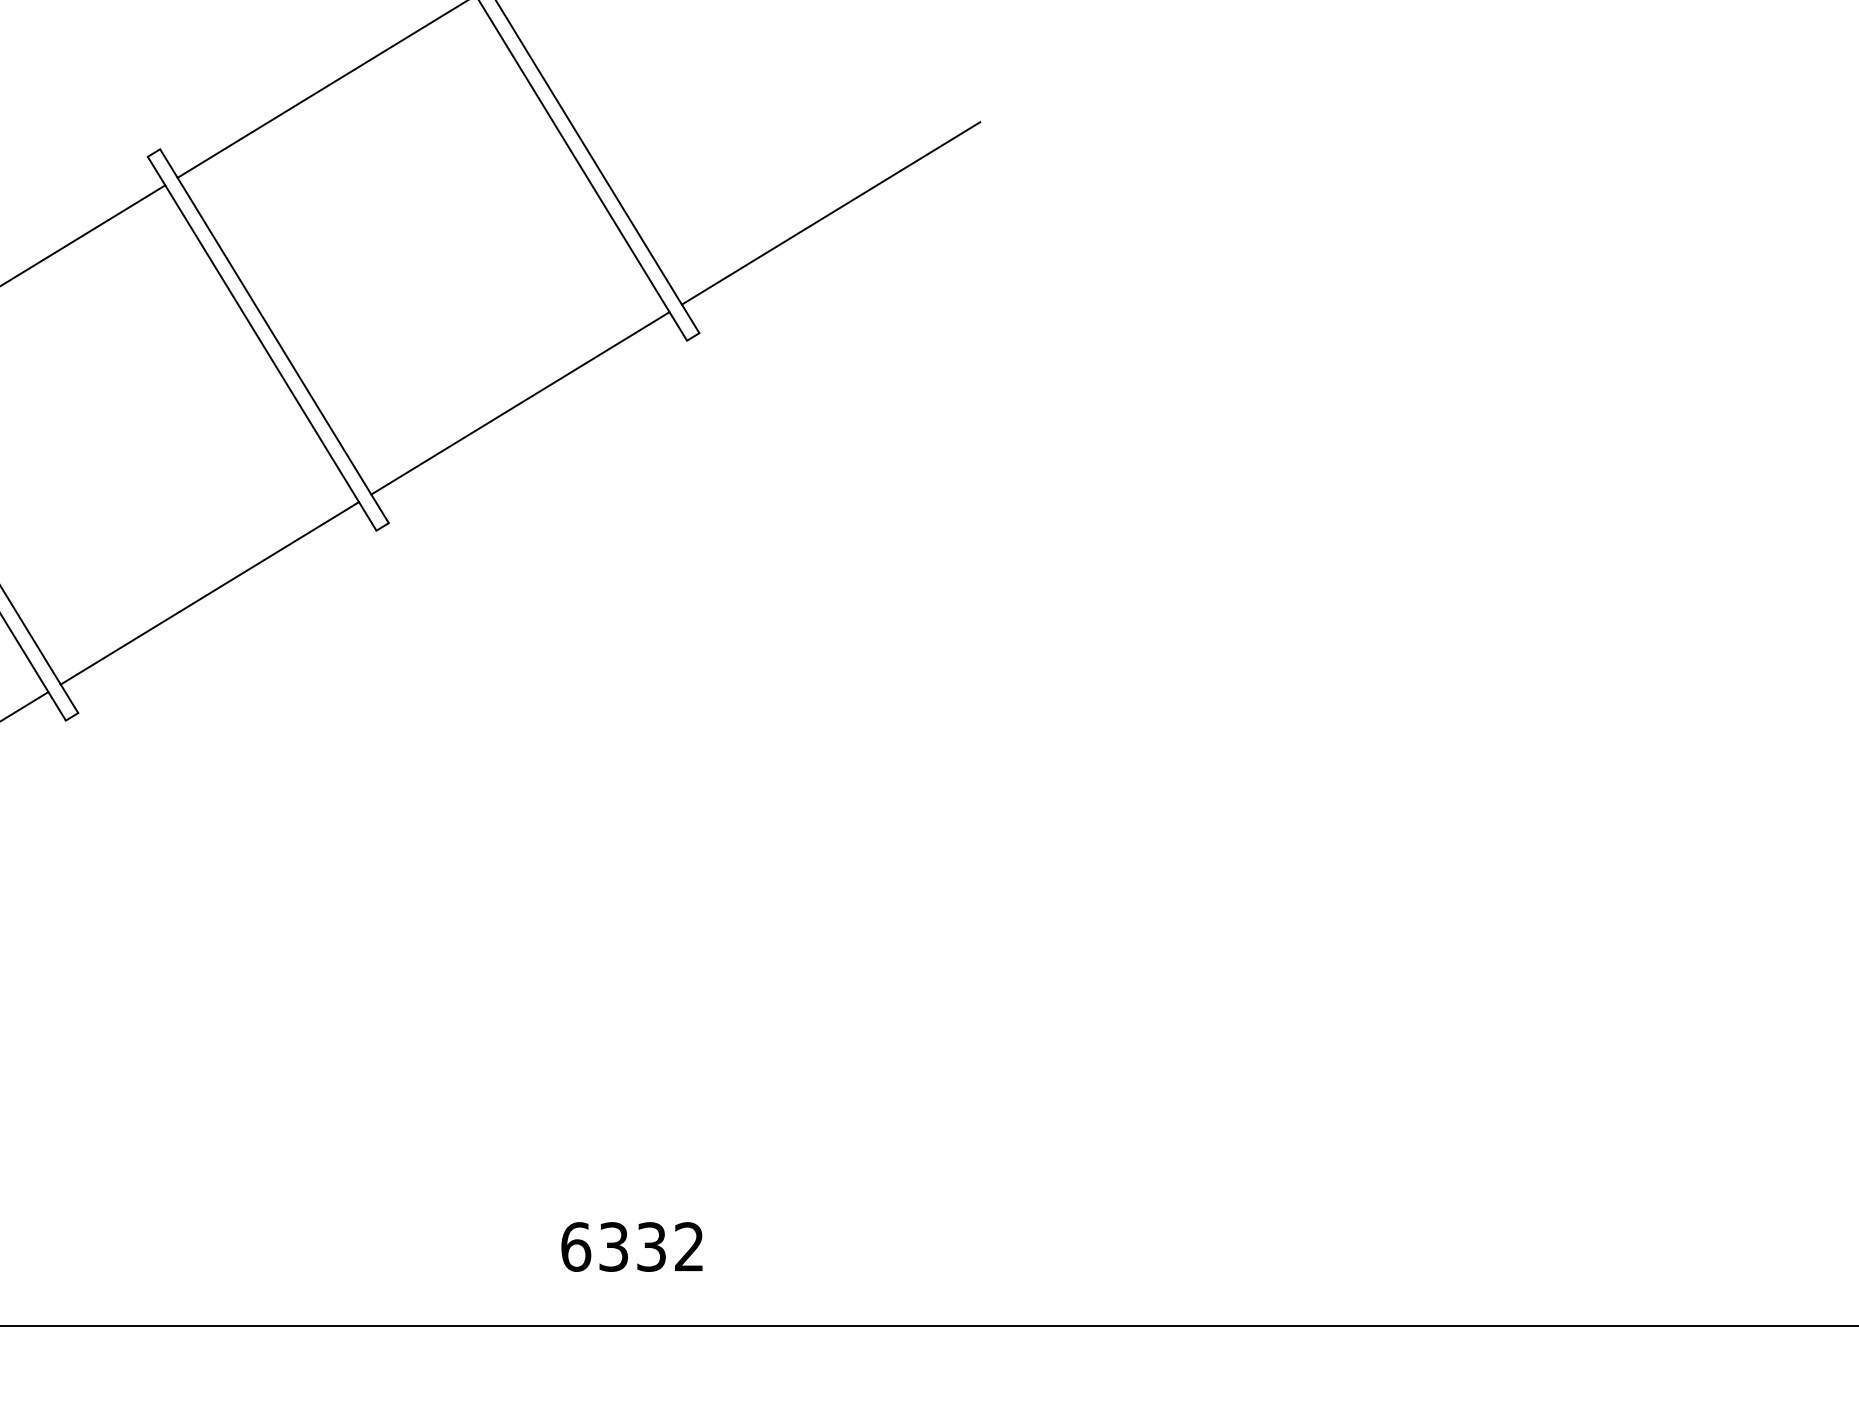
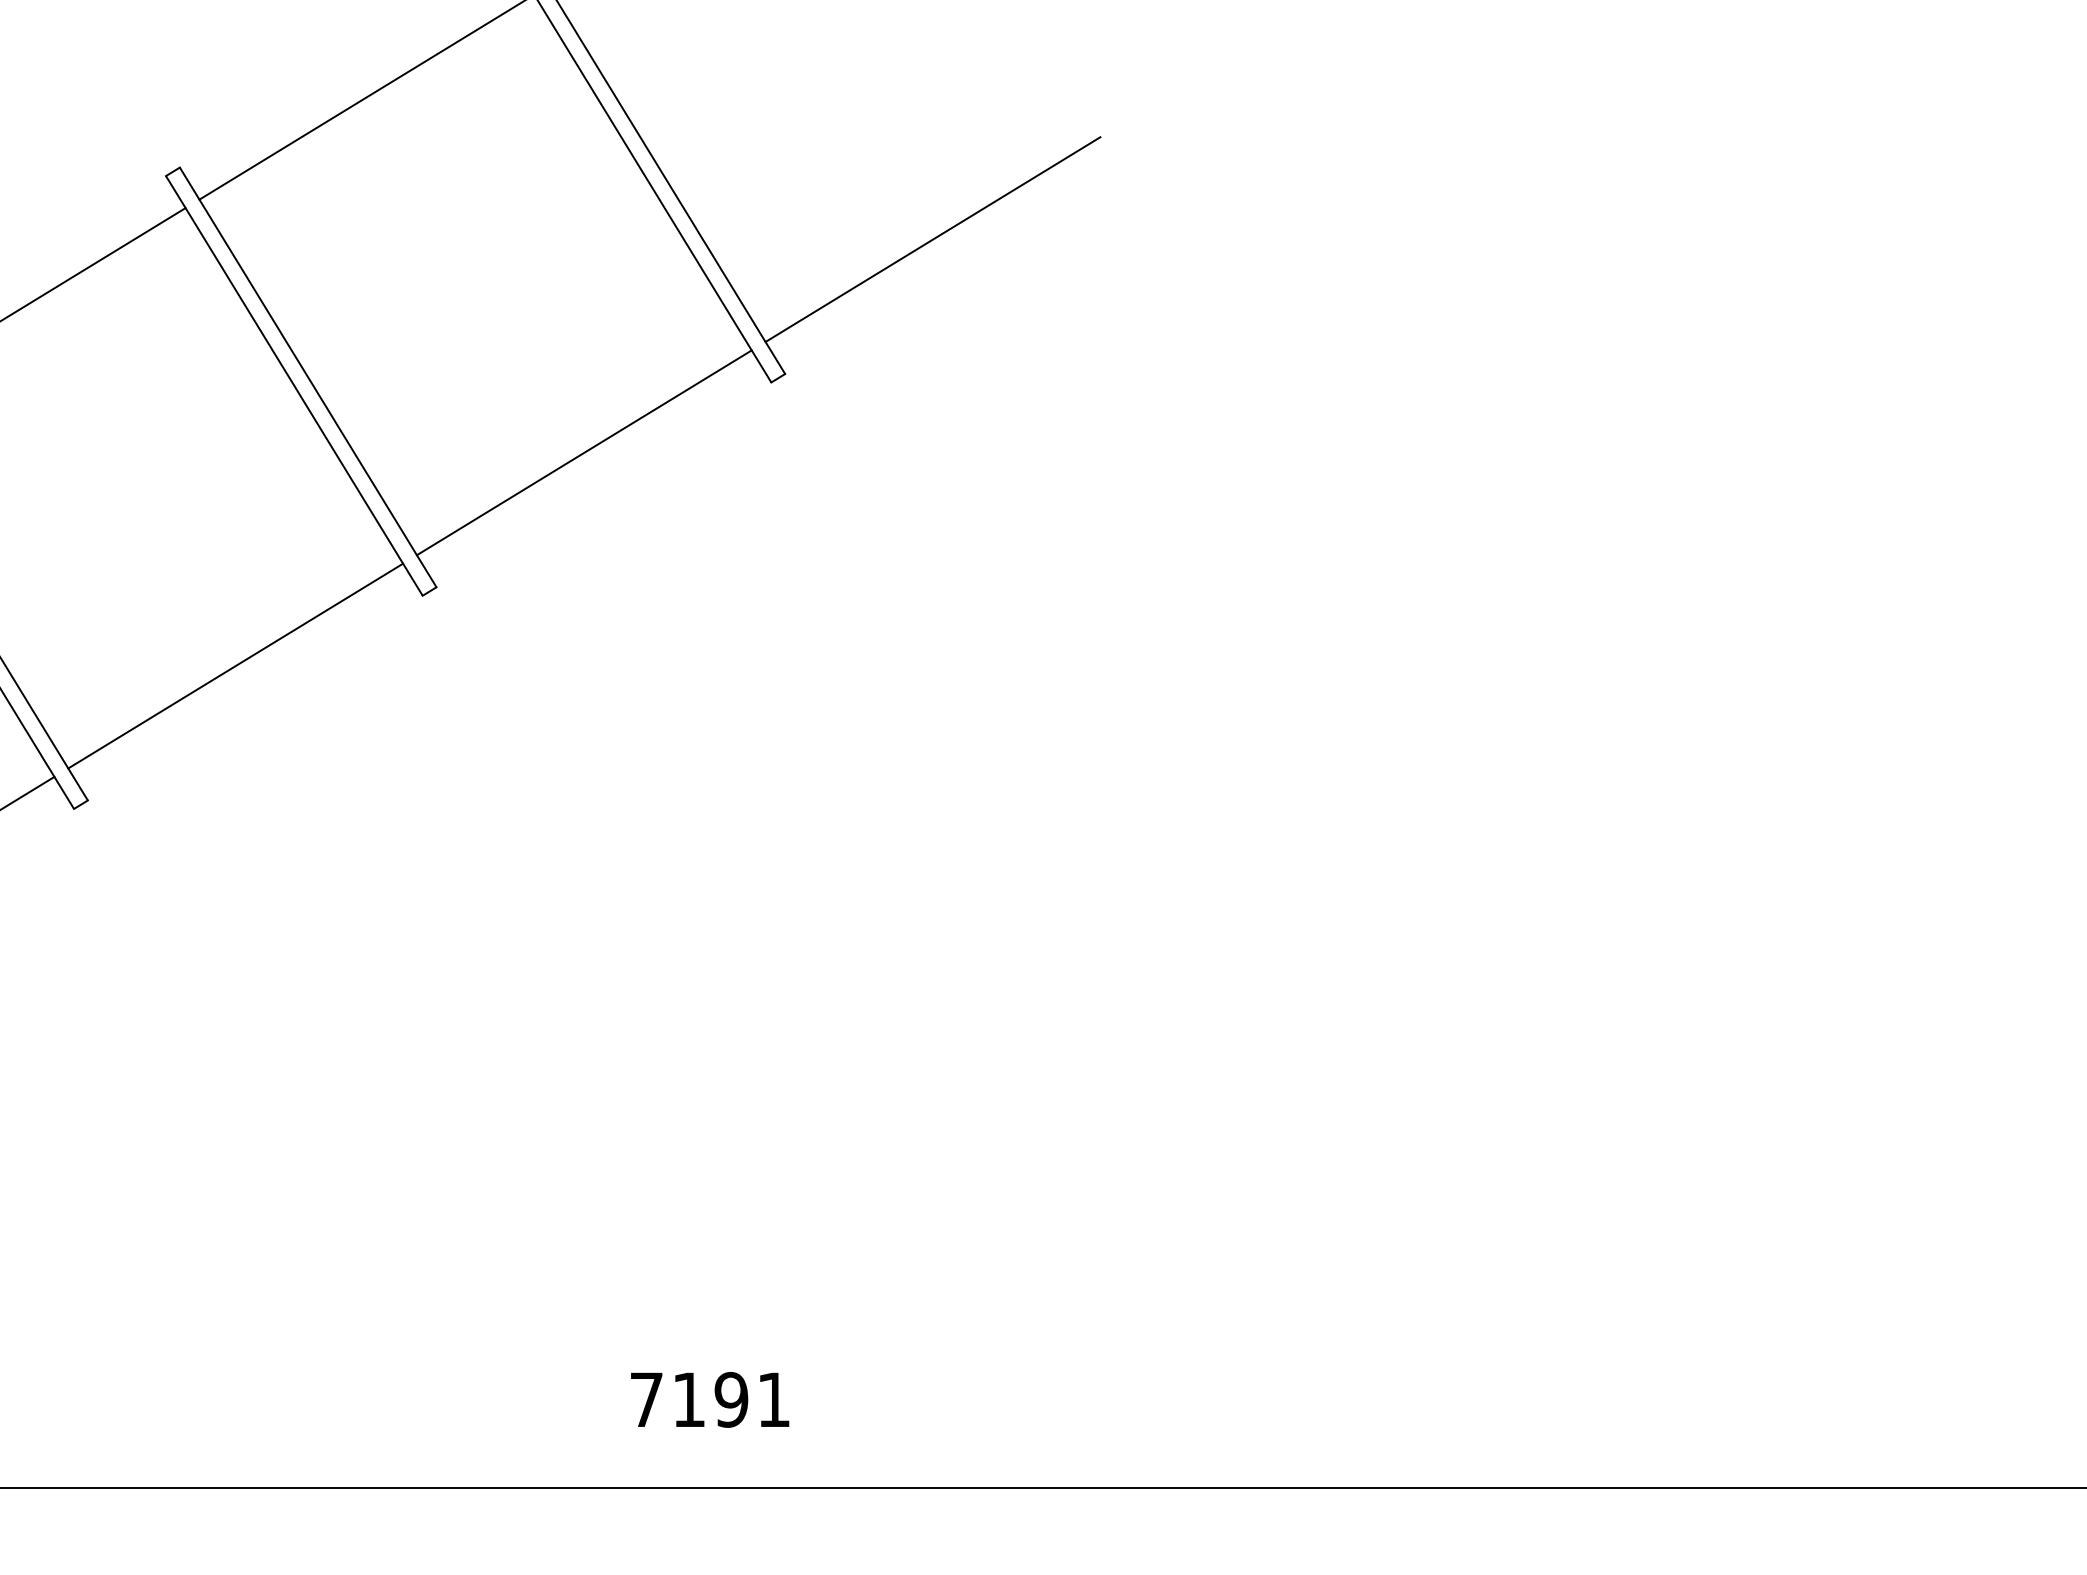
text: (631, 1246) -> (709, 1399), 6332 -> 7191

